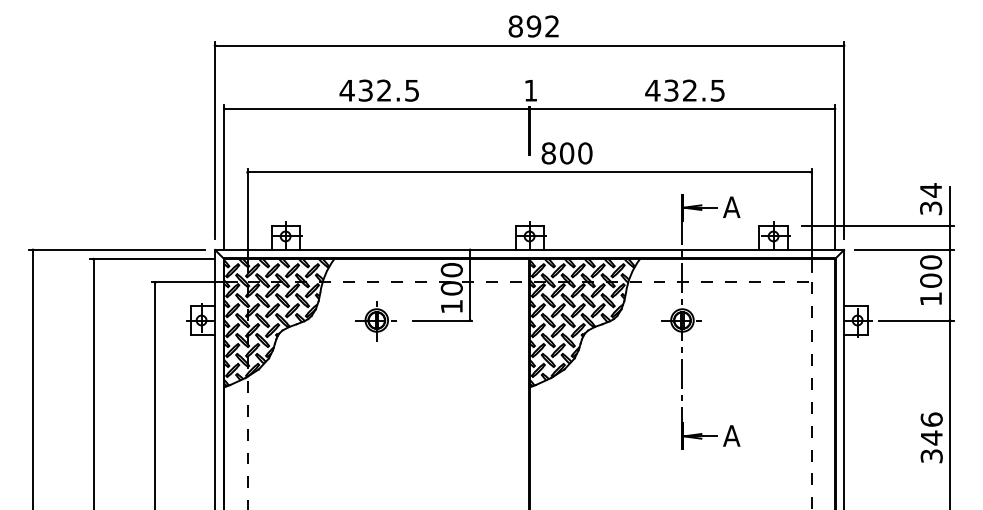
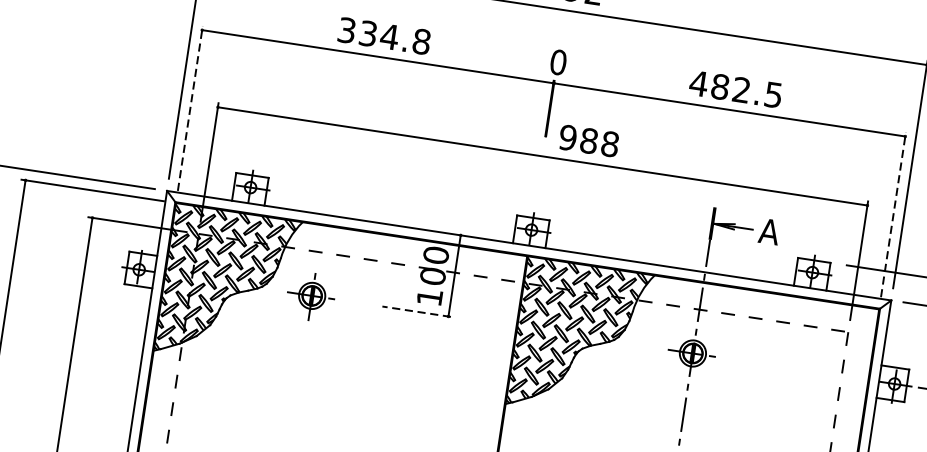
text: (379, 90) -> (384, 35), 432.5 -> 334.8
text: (530, 90) -> (558, 62), 1 -> 0
text: (671, 90) -> (720, 86), 432.5 -> 482.5
text: (566, 153) -> (588, 141), 800 -> 988
line: (224, 177) -> (190, 109), solid -> dashed
line: (834, 177) -> (892, 215), solid -> dashed
line: (442, 320) -> (416, 311), solid -> dashed
part: (375, 321) -> (310, 296), moved

